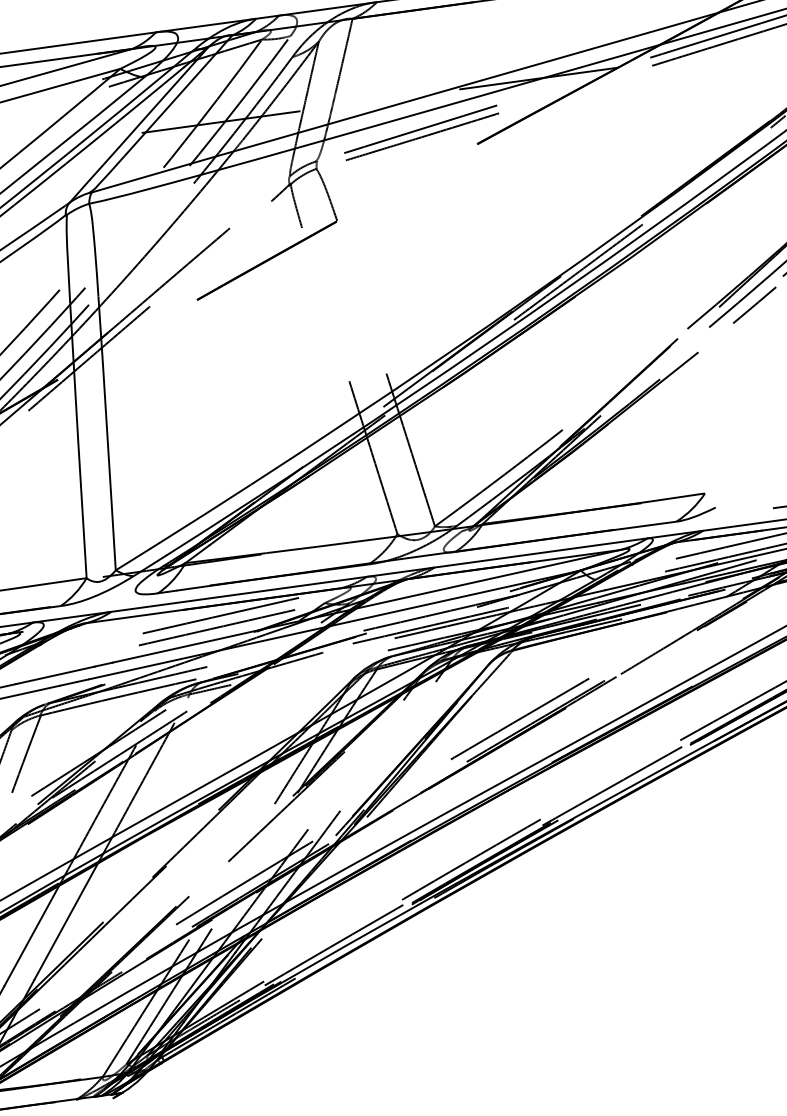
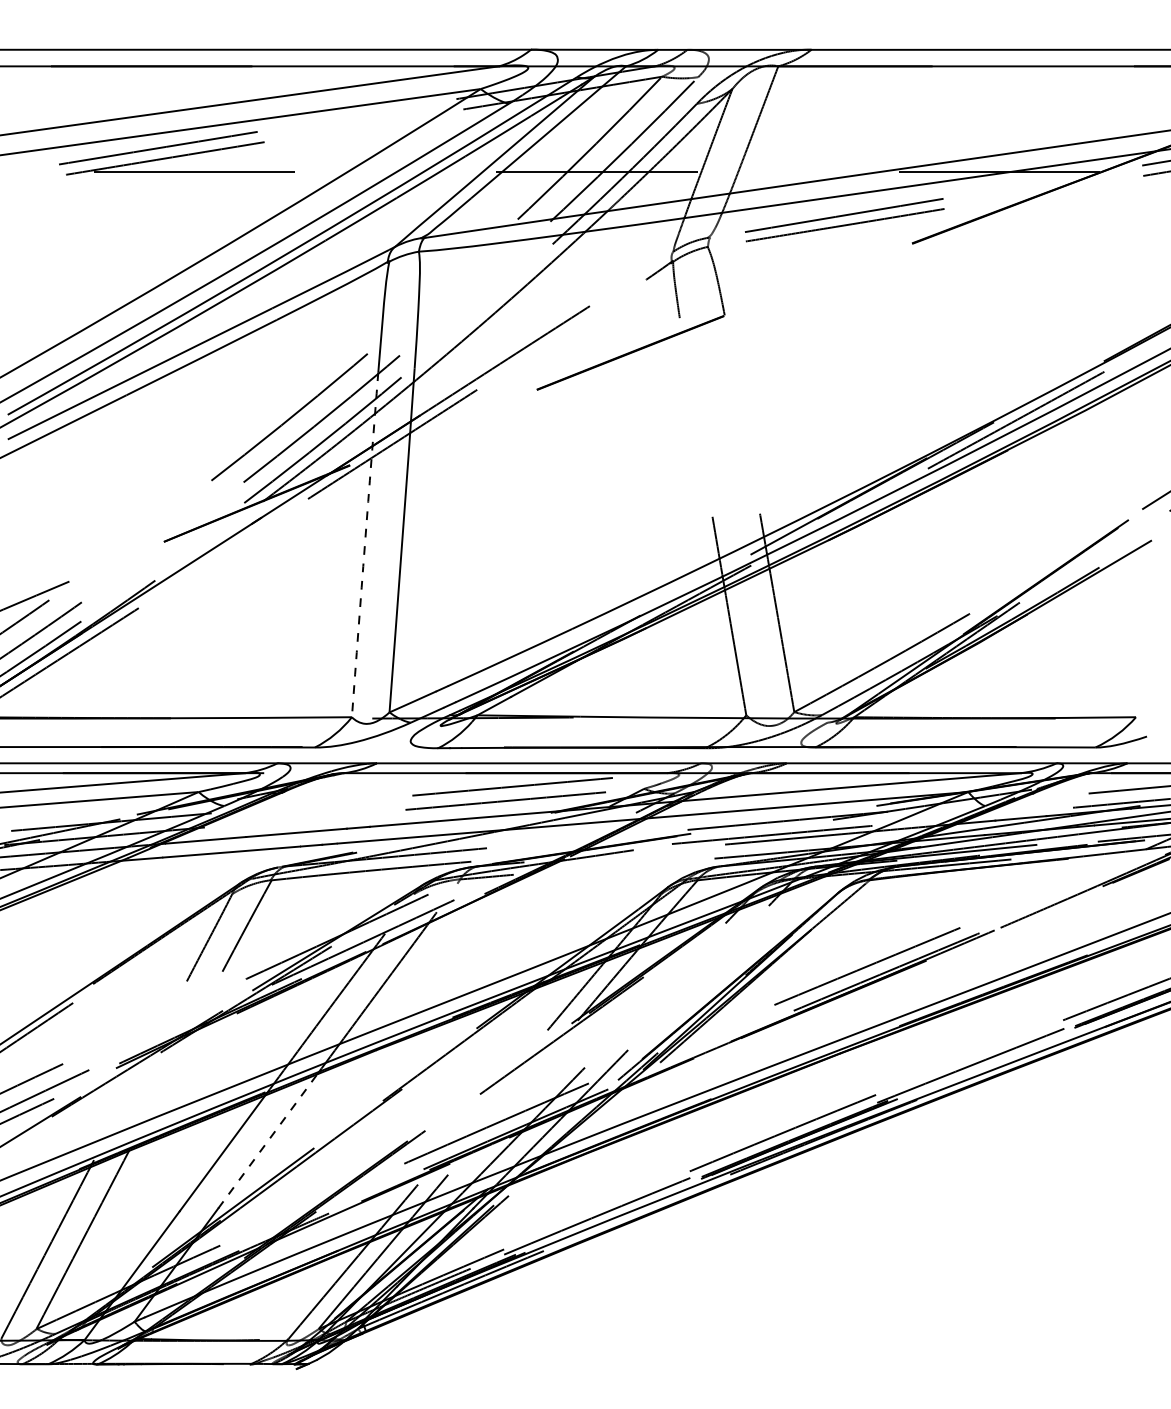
arc: (77, 440) -> (364, 544), solid -> dashed
line: (66, 921) -> (268, 1140), solid -> dashed

